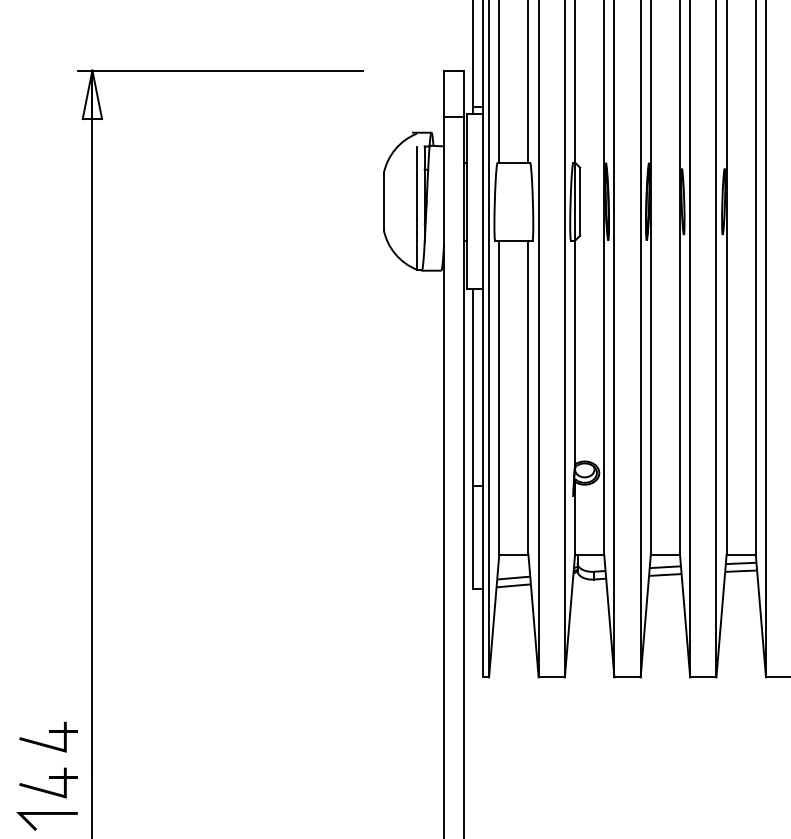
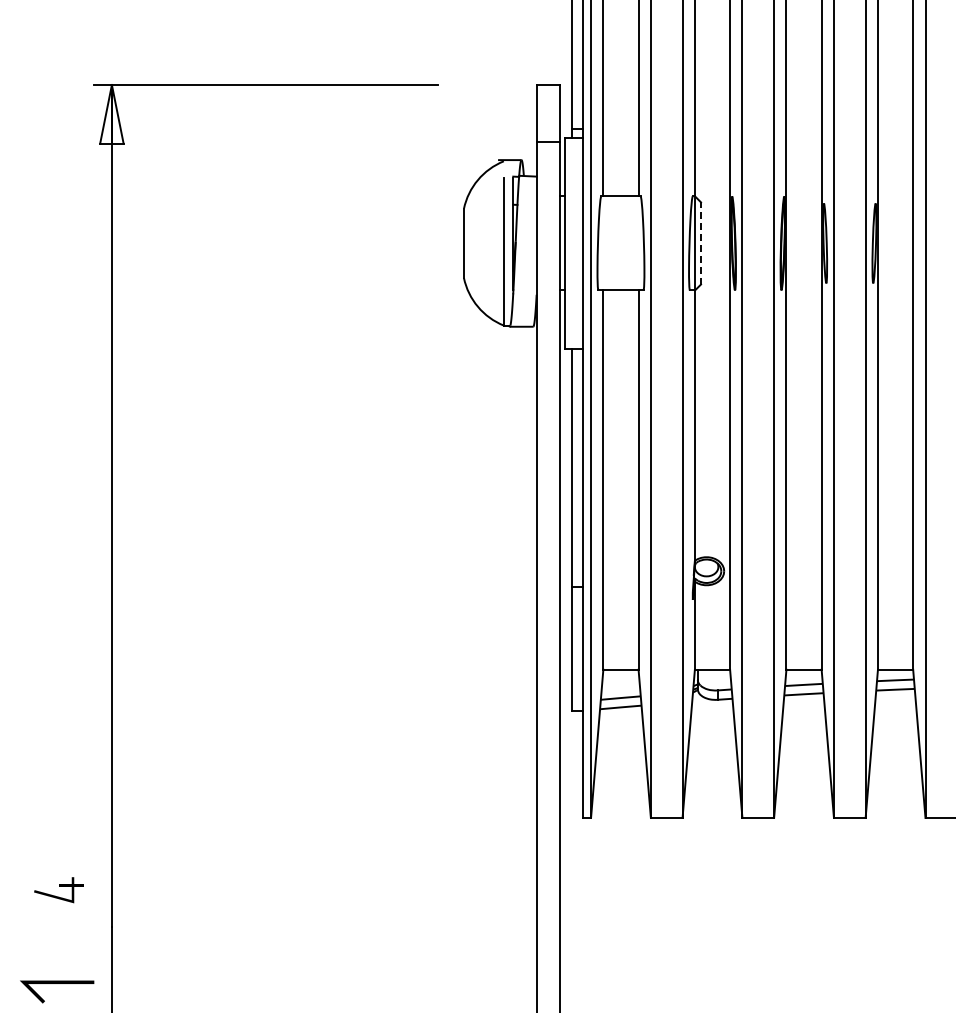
line: (580, 200) -> (701, 242), solid -> dashed
part: (48, 736) -> (58, 889), size x0.7
part: (48, 782) -> (58, 945), removed

